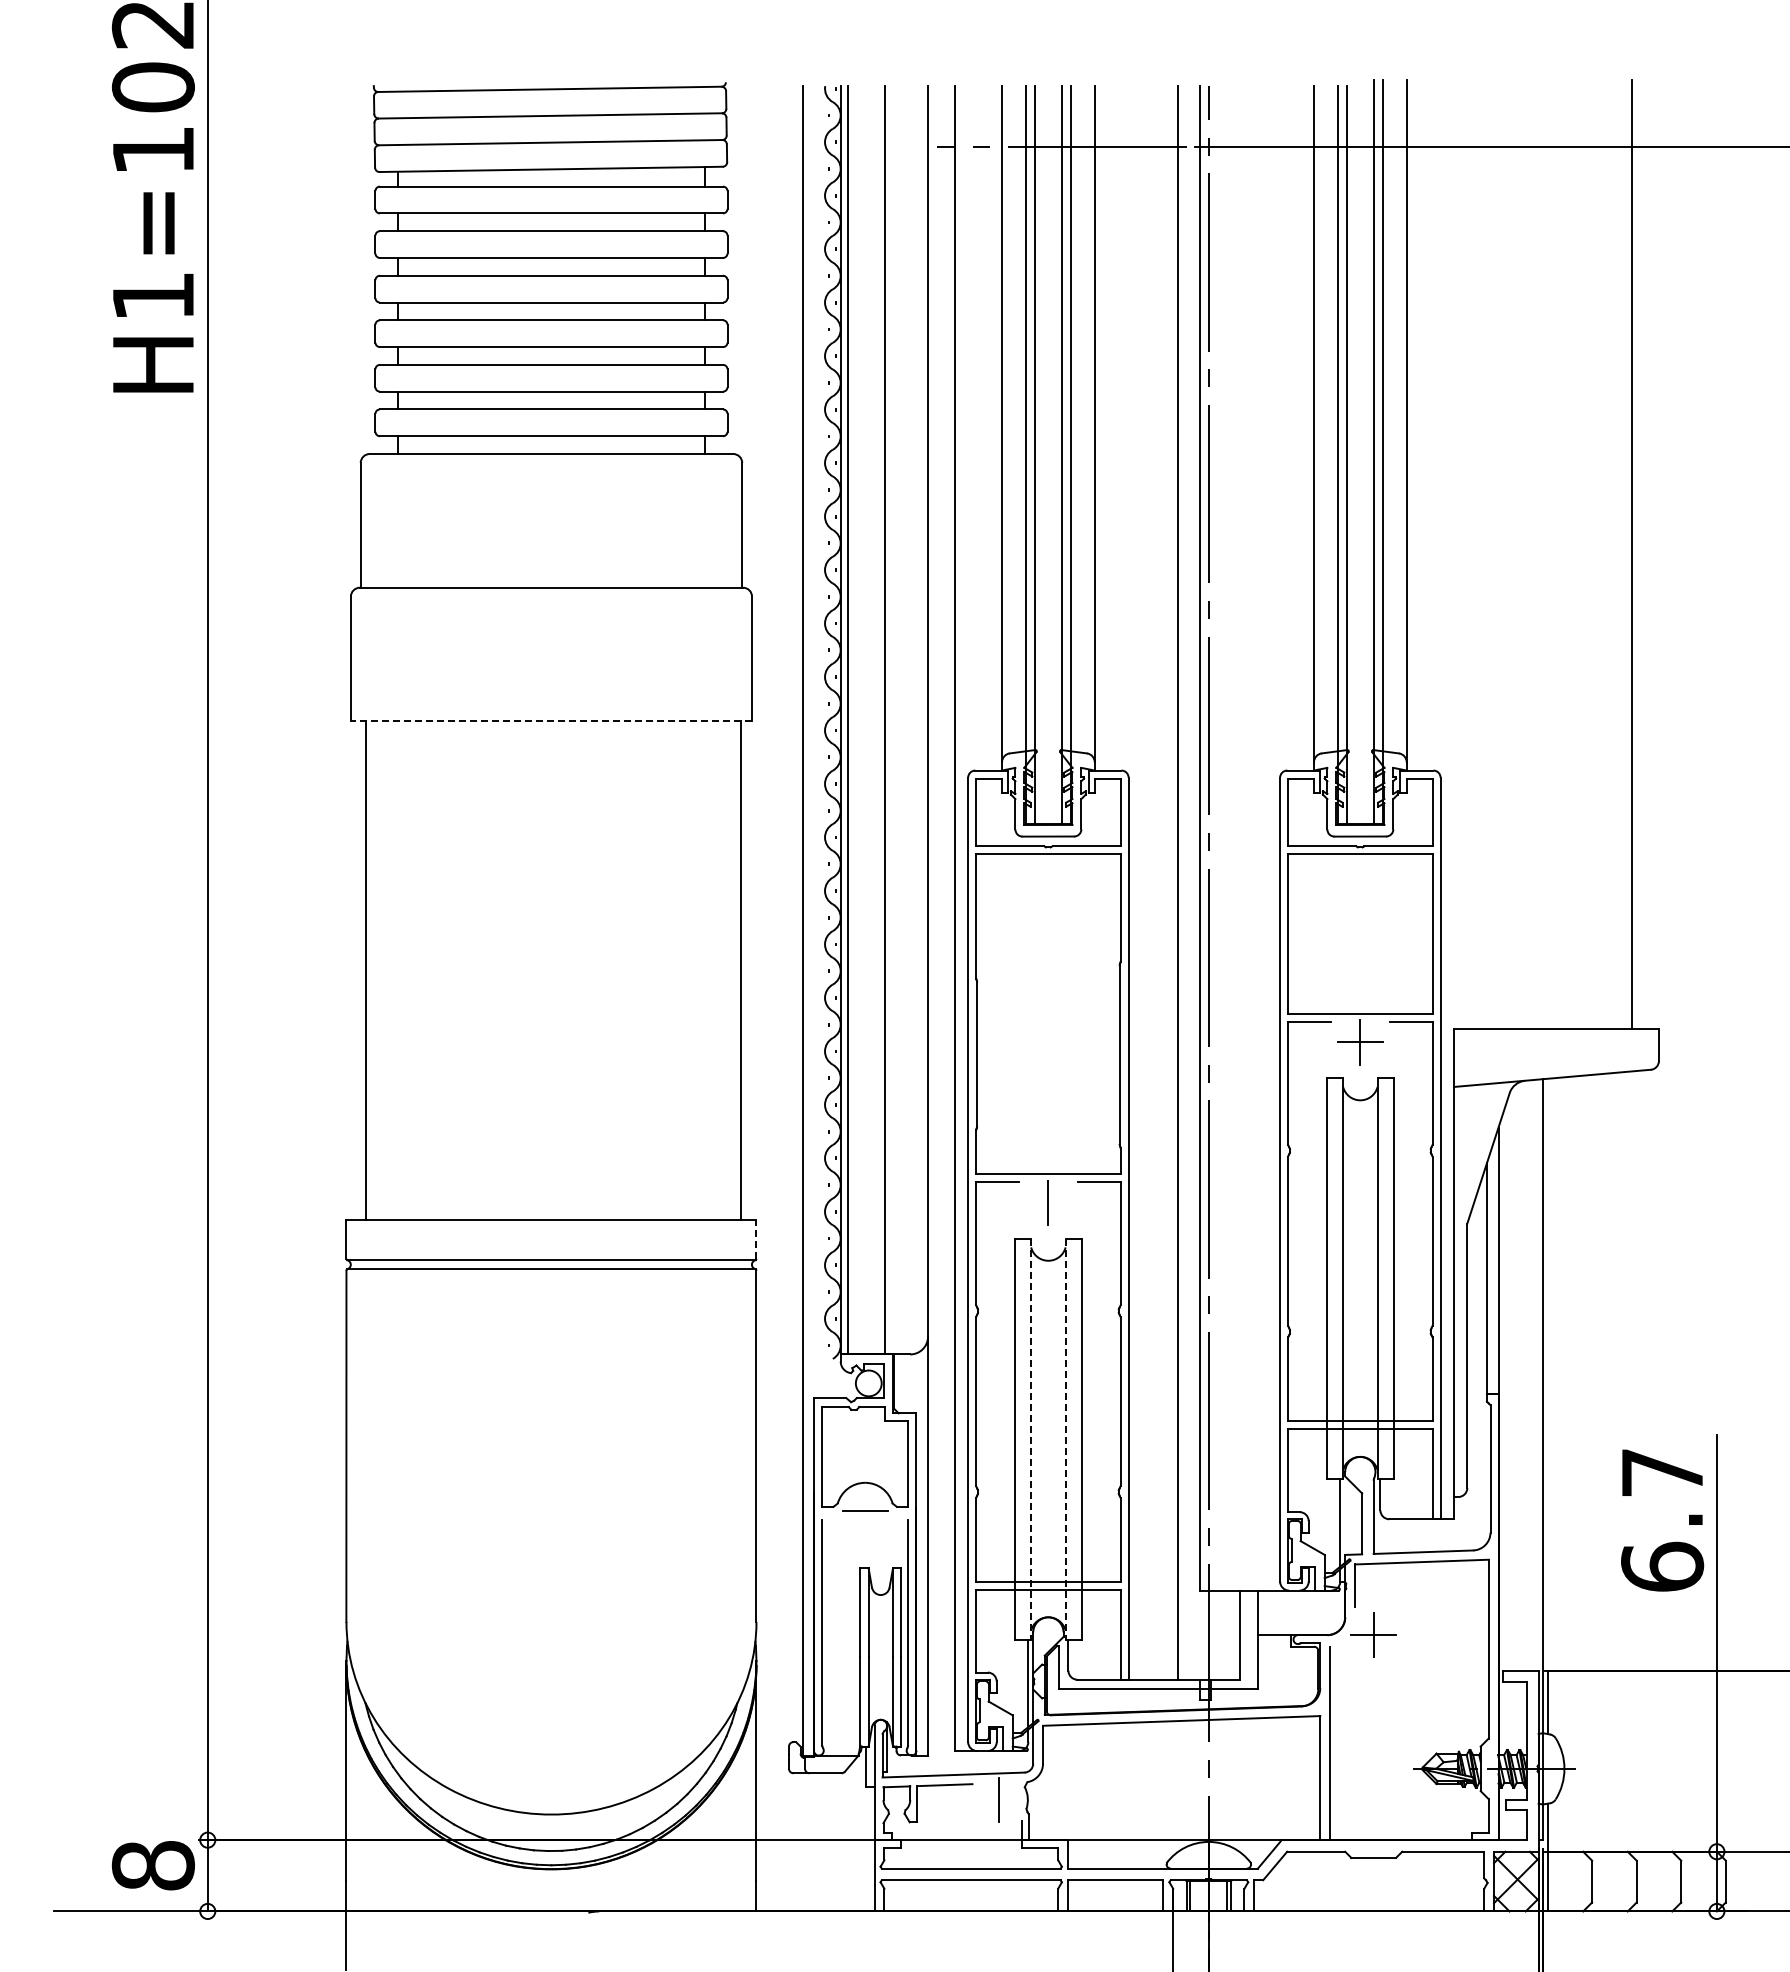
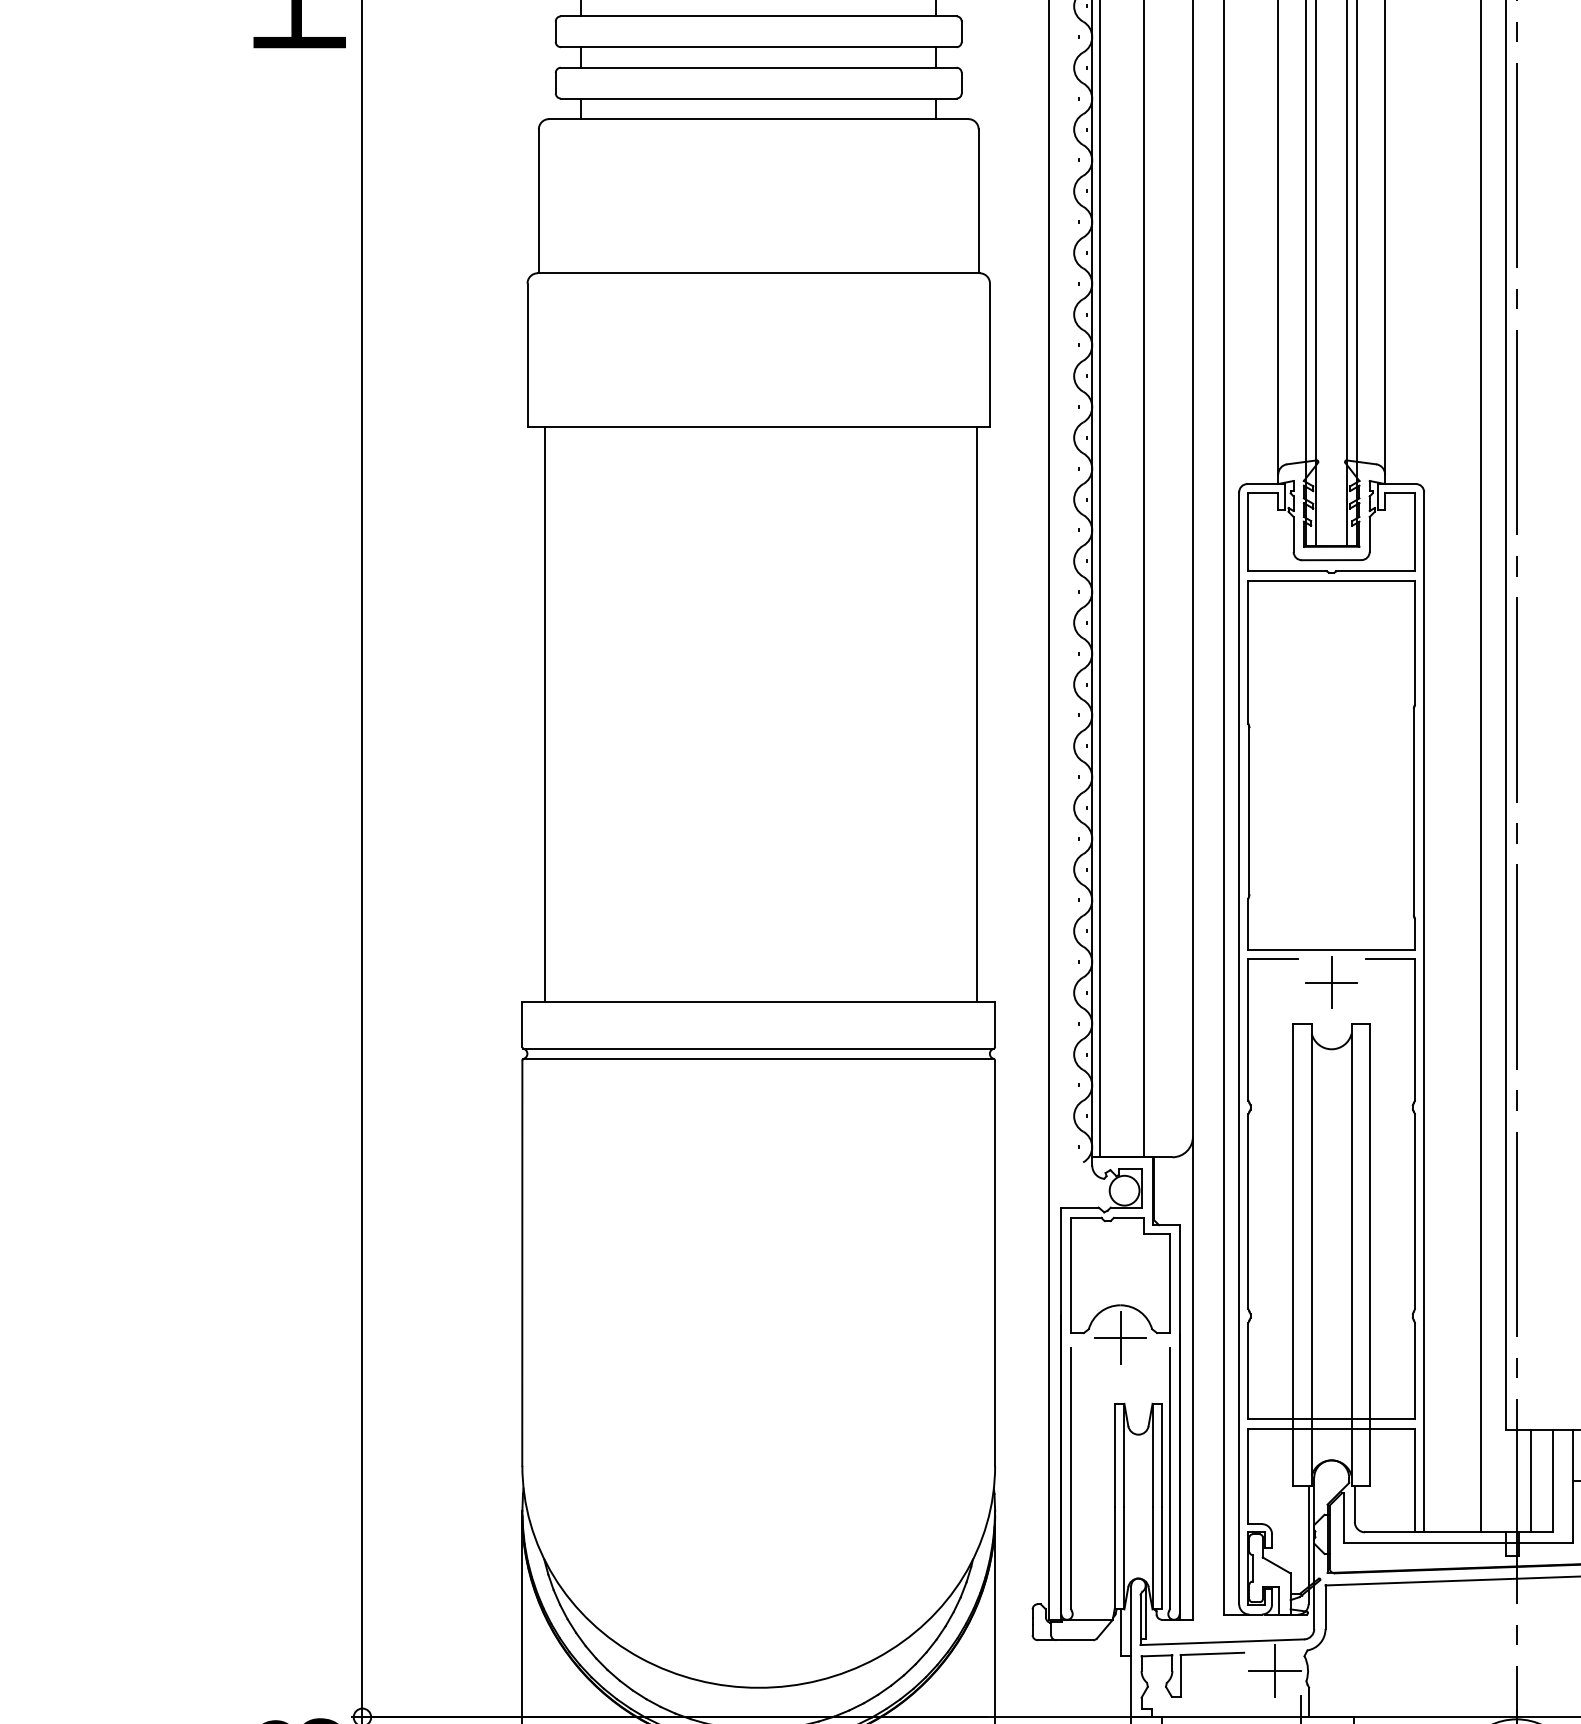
line: (551, 721) -> (758, 427), dashed -> solid
line: (1048, 1202) -> (1331, 982), added
line: (756, 1238) -> (995, 1023), dashed -> solid
line: (1031, 1439) -> (1312, 1255), dashed -> solid
line: (1065, 1439) -> (1351, 1255), dashed -> solid
line: (865, 1511) -> (1120, 1338), added
line: (1221, 1634) -> (1531, 1480), added
line: (999, 1800) -> (1275, 1671), added

